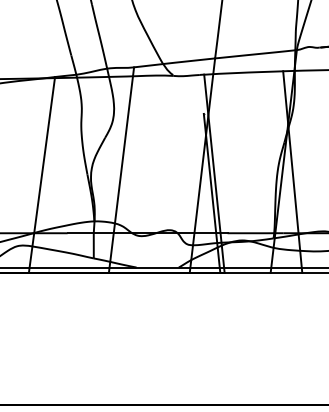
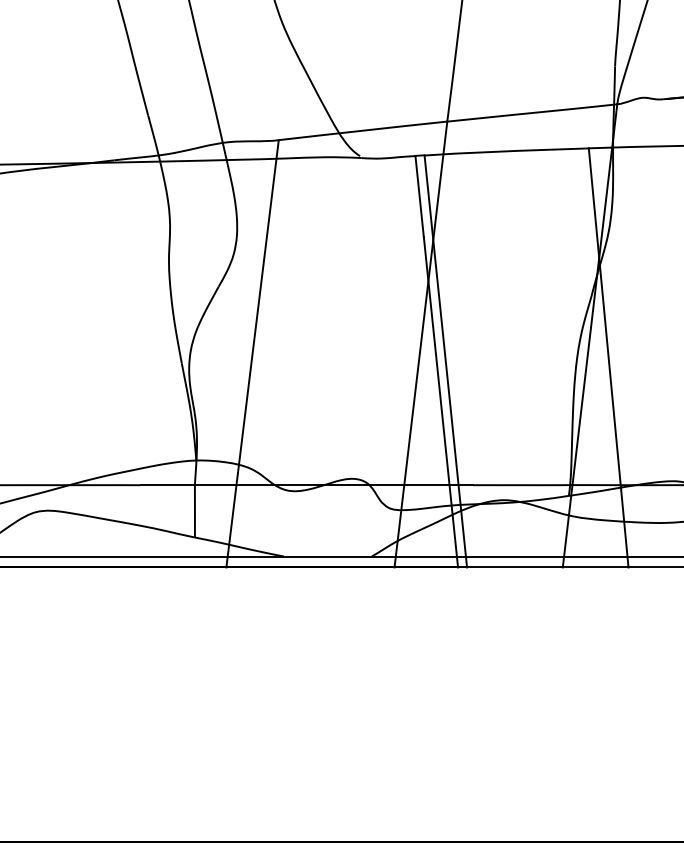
line: (41, 174) -> (86, 362), removed

